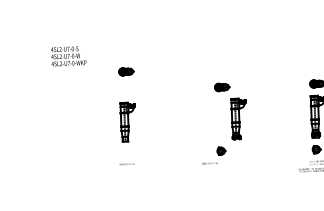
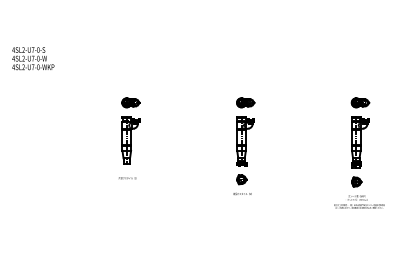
text: (68, 56) -> (33, 58), moved
part: (125, 71) -> (130, 102), moved
part: (238, 118) -> (245, 141), moved
text: (209, 163) -> (242, 193), moved
text: (126, 164) -> (127, 178), moved

